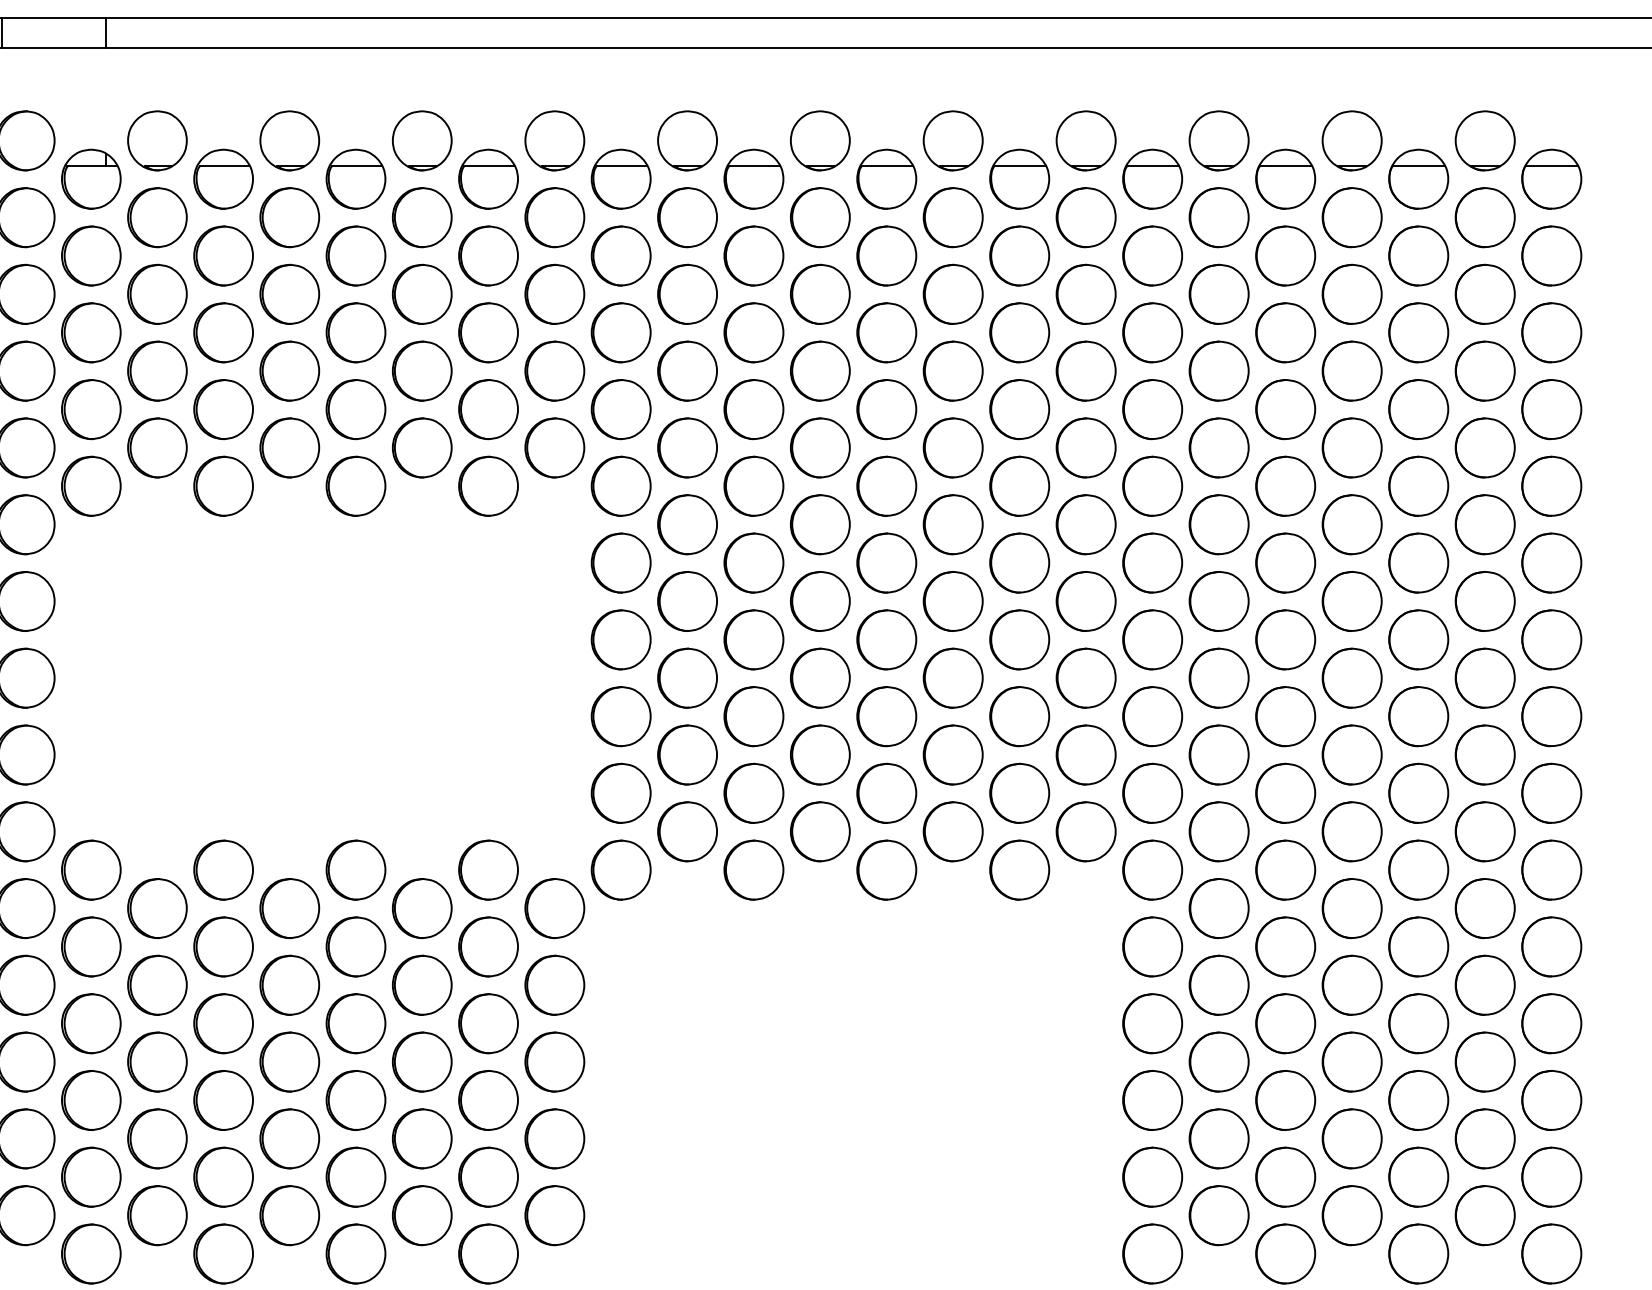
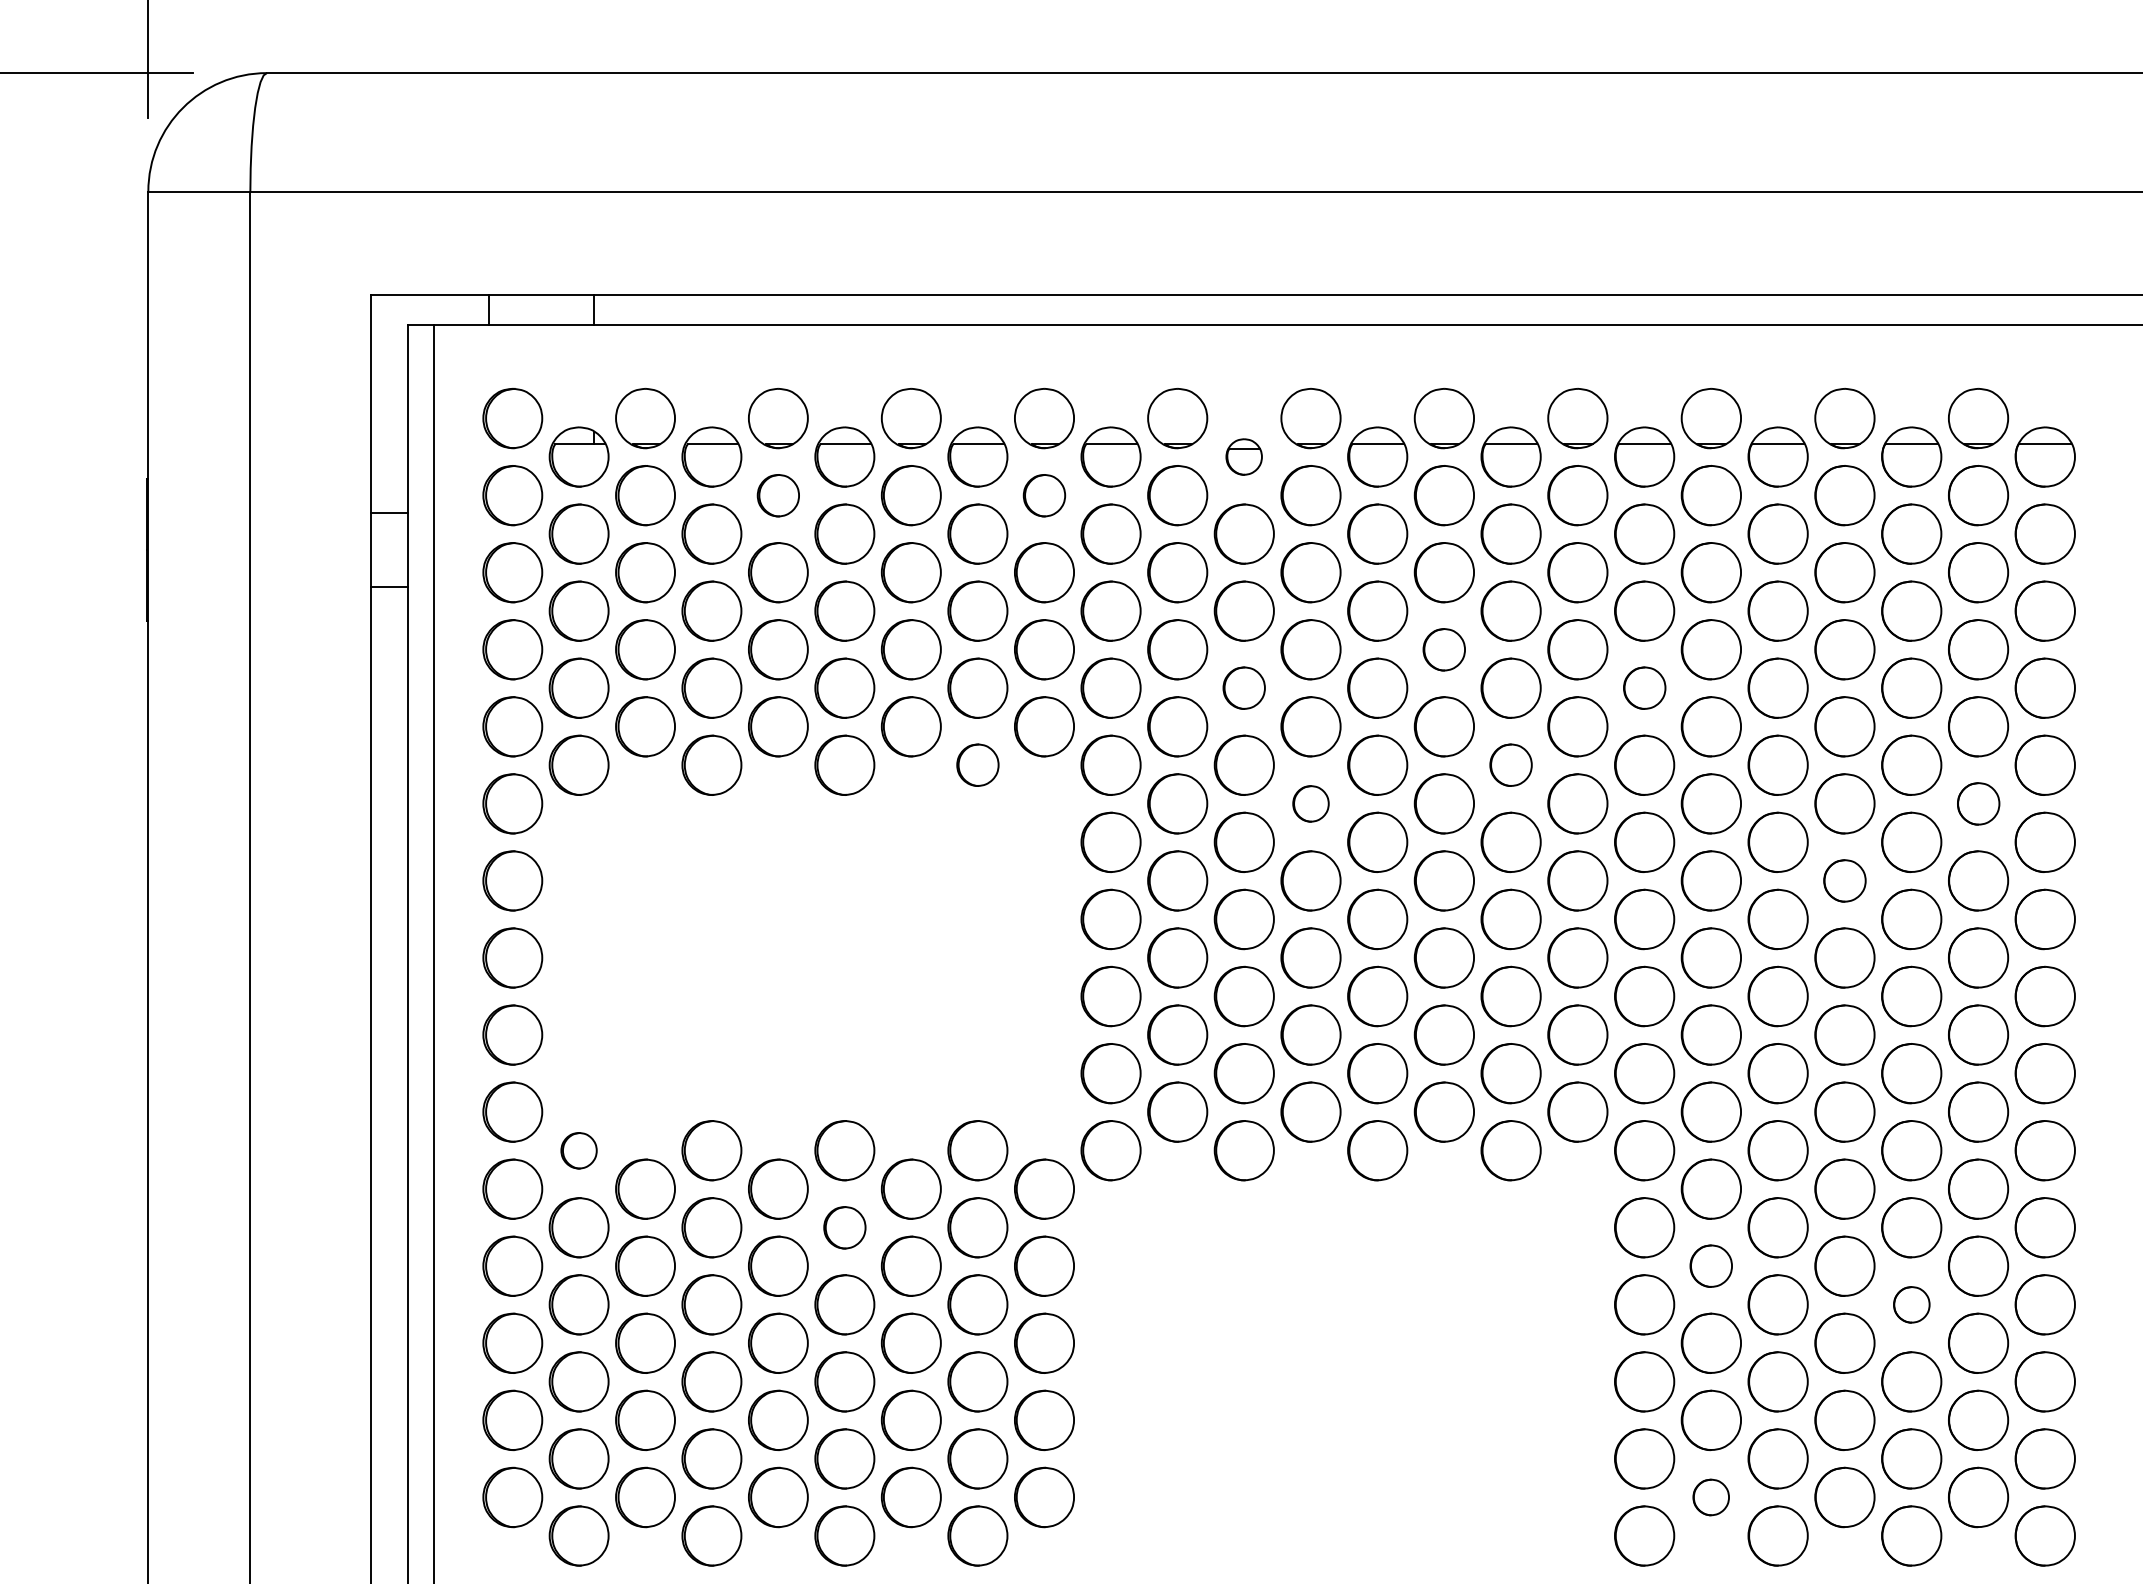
part: (753, 178) -> (1243, 456), size x0.6
part: (289, 217) -> (778, 495), size x0.7
part: (554, 217) -> (1044, 495), size x0.7
part: (952, 370) -> (1443, 649), size x0.7
part: (753, 408) -> (1243, 687), size x0.7
part: (1152, 408) -> (1644, 687), size x0.7
part: (488, 485) -> (977, 764), size x0.7
part: (1019, 485) -> (1510, 764), size x0.7
part: (819, 524) -> (1310, 803), size x0.6
part: (1485, 524) -> (1978, 803), size x0.7
part: (1351, 601) -> (1844, 880), size x0.7
part: (90, 869) -> (578, 1150), size x0.6
part: (355, 946) -> (844, 1227), size x0.7
part: (1218, 984) -> (1710, 1265), size x0.7
part: (1418, 1023) -> (1911, 1304), size x0.6
part: (1218, 1215) -> (1710, 1497), size x0.6

